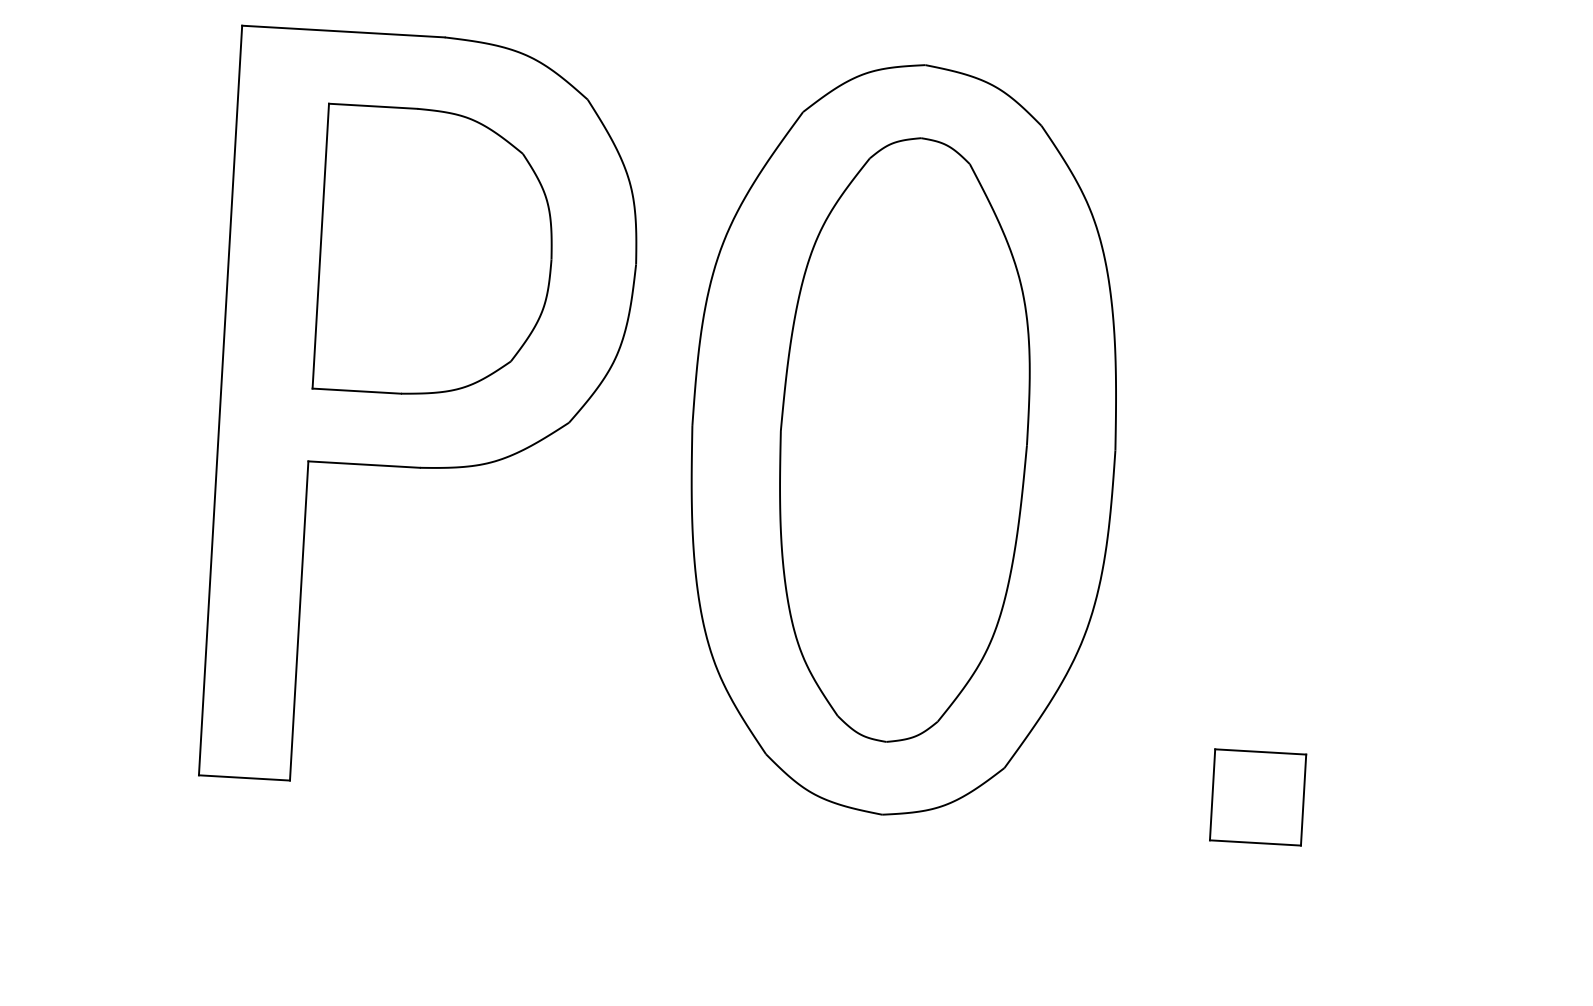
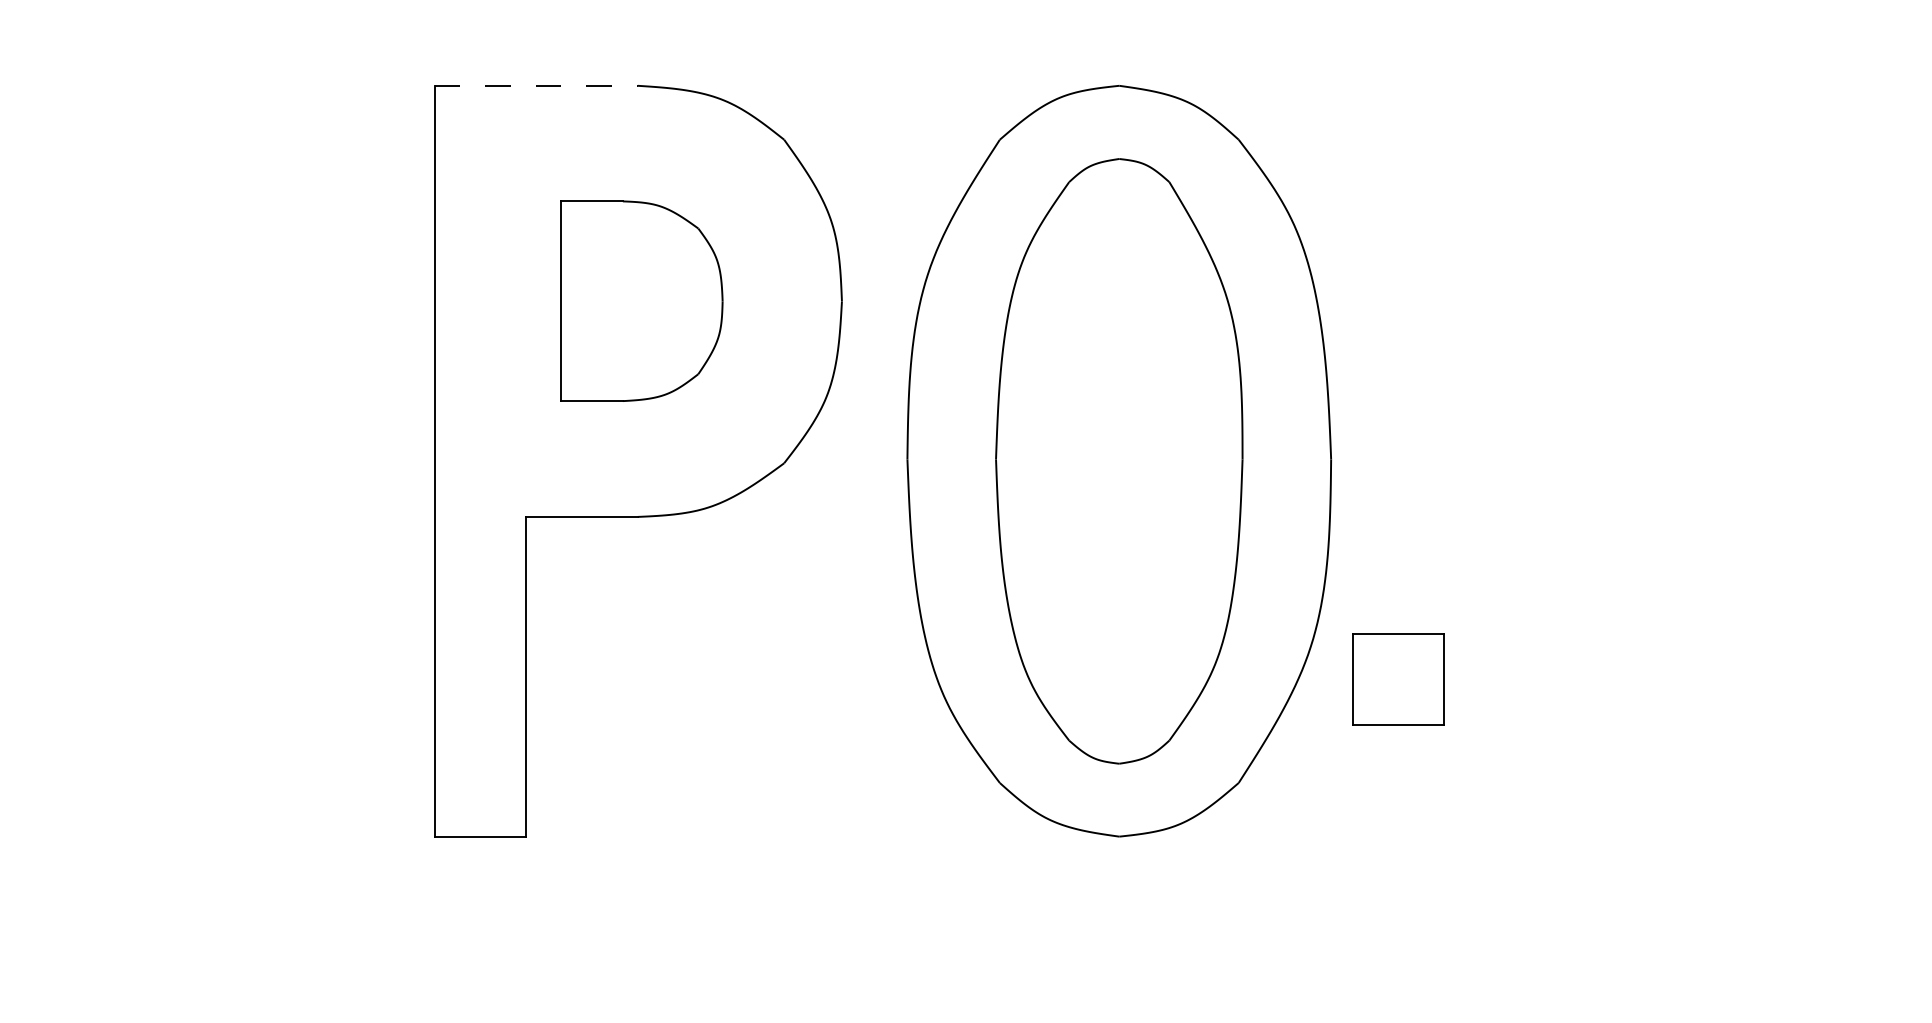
line: (343, 31) -> (536, 85), solid -> dashed
part: (436, 251) -> (641, 300), size x0.7
part: (1258, 797) -> (1398, 679), moved

